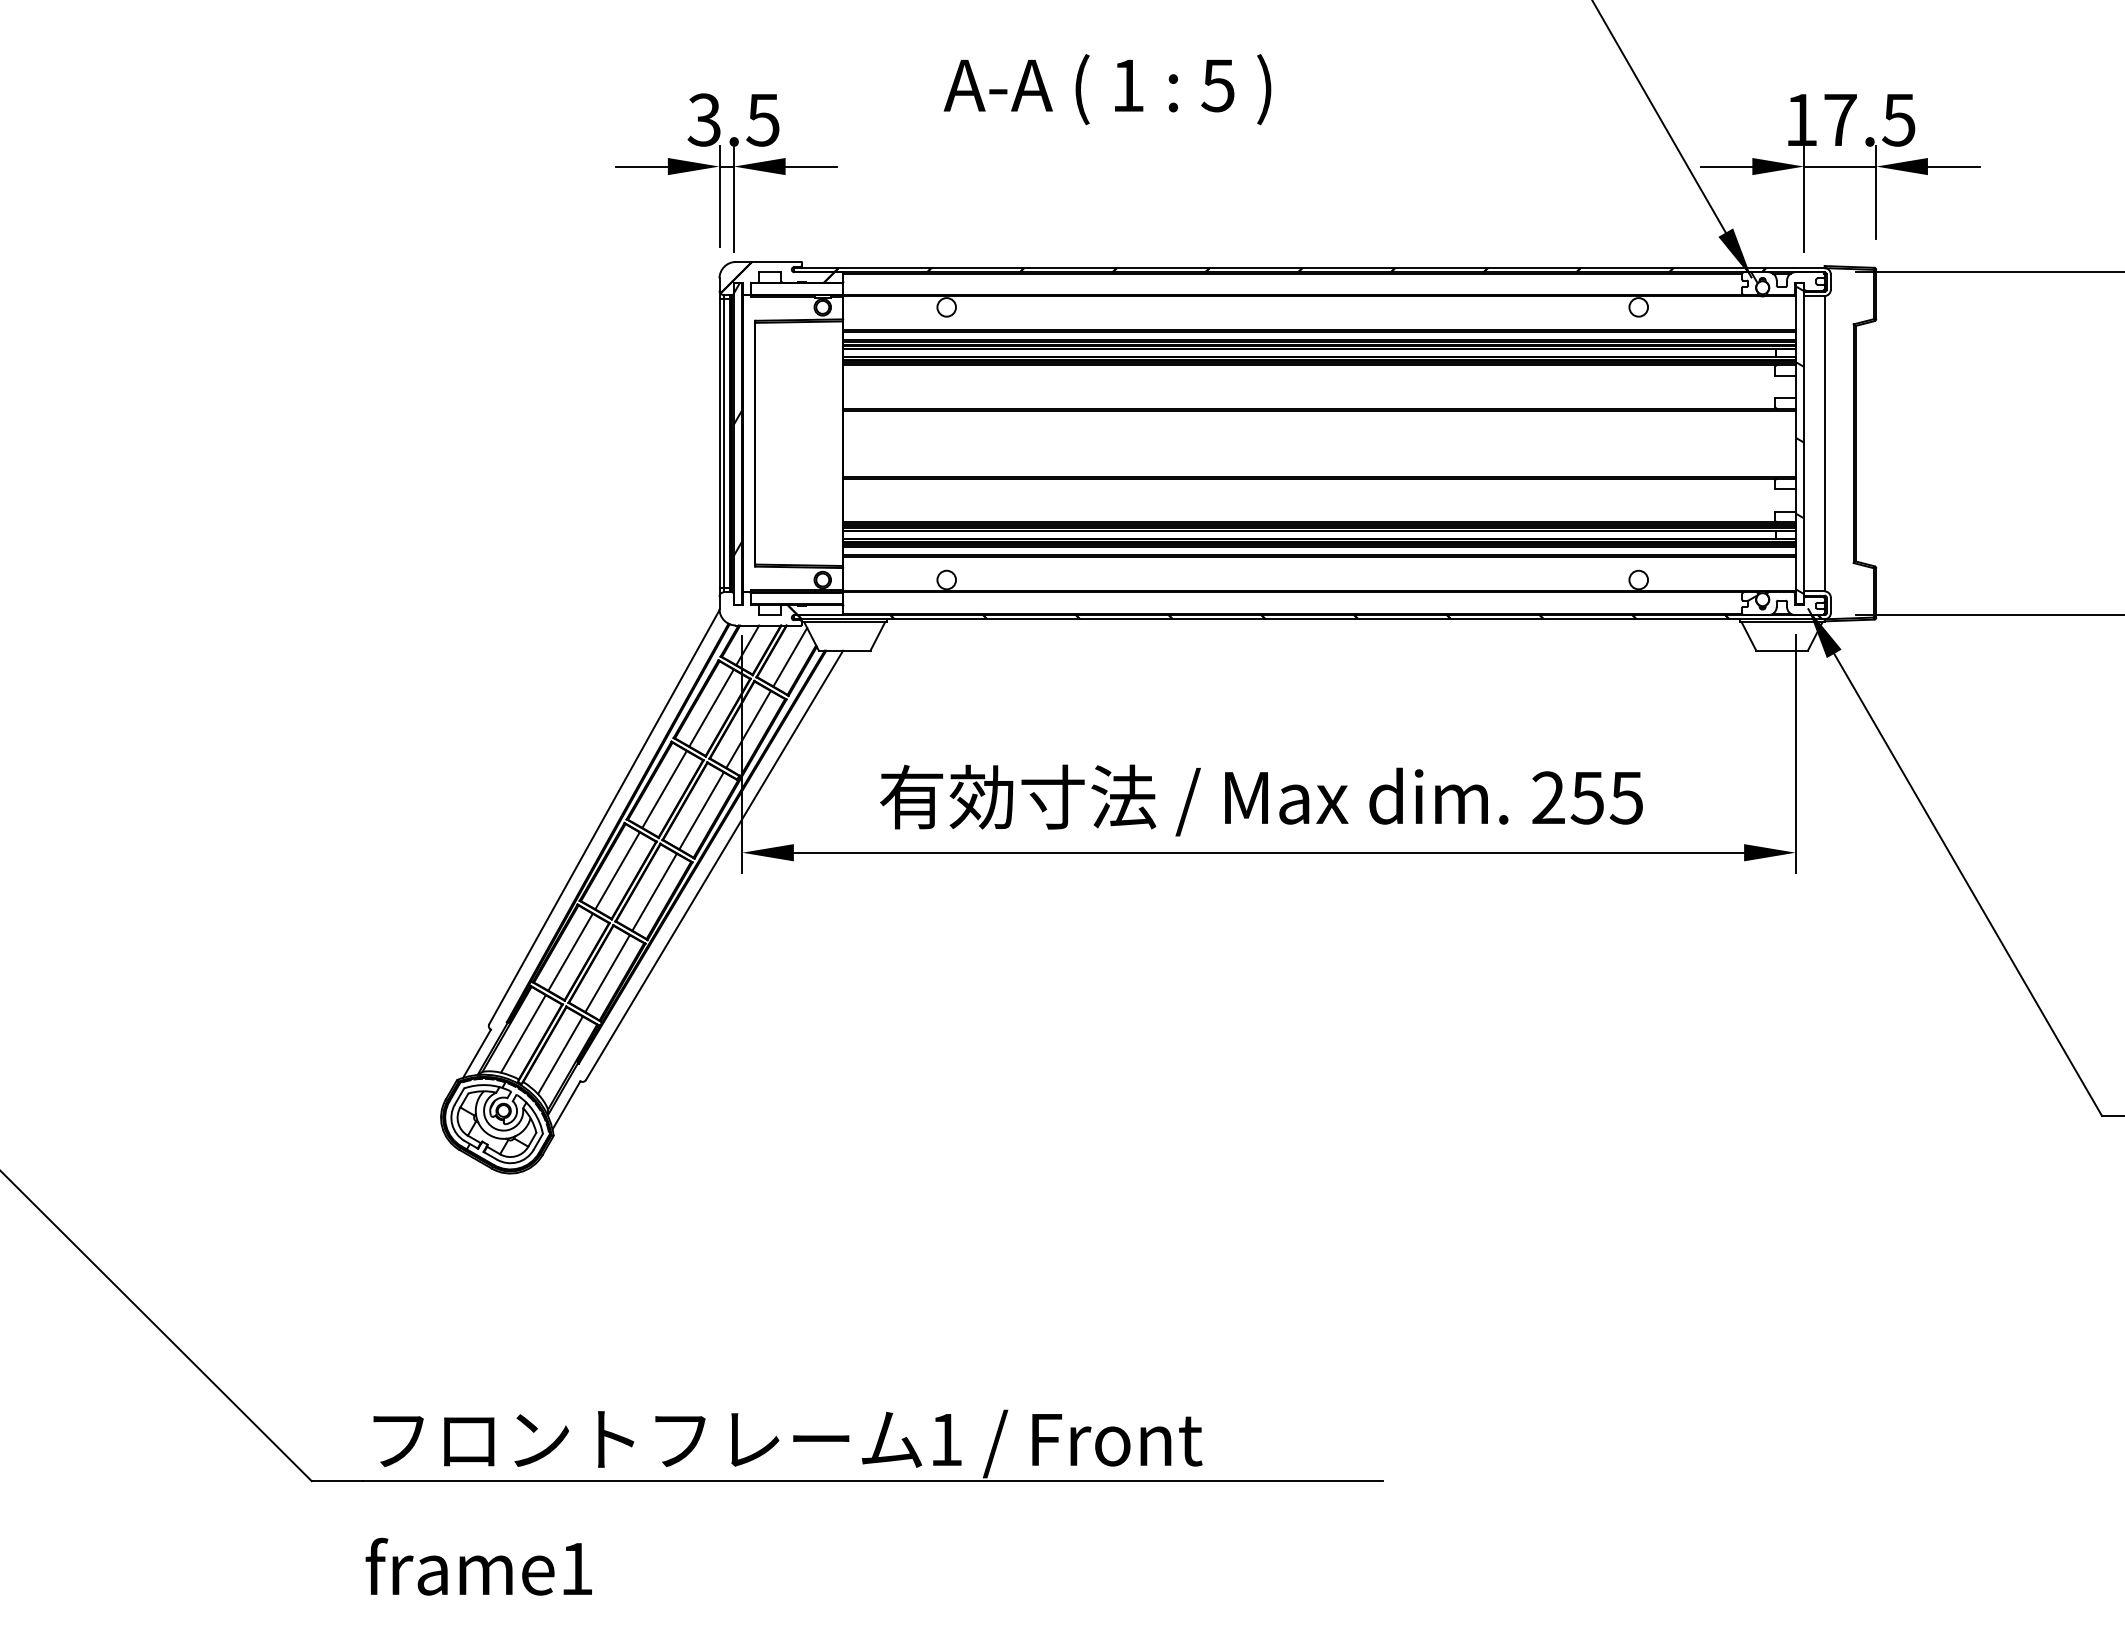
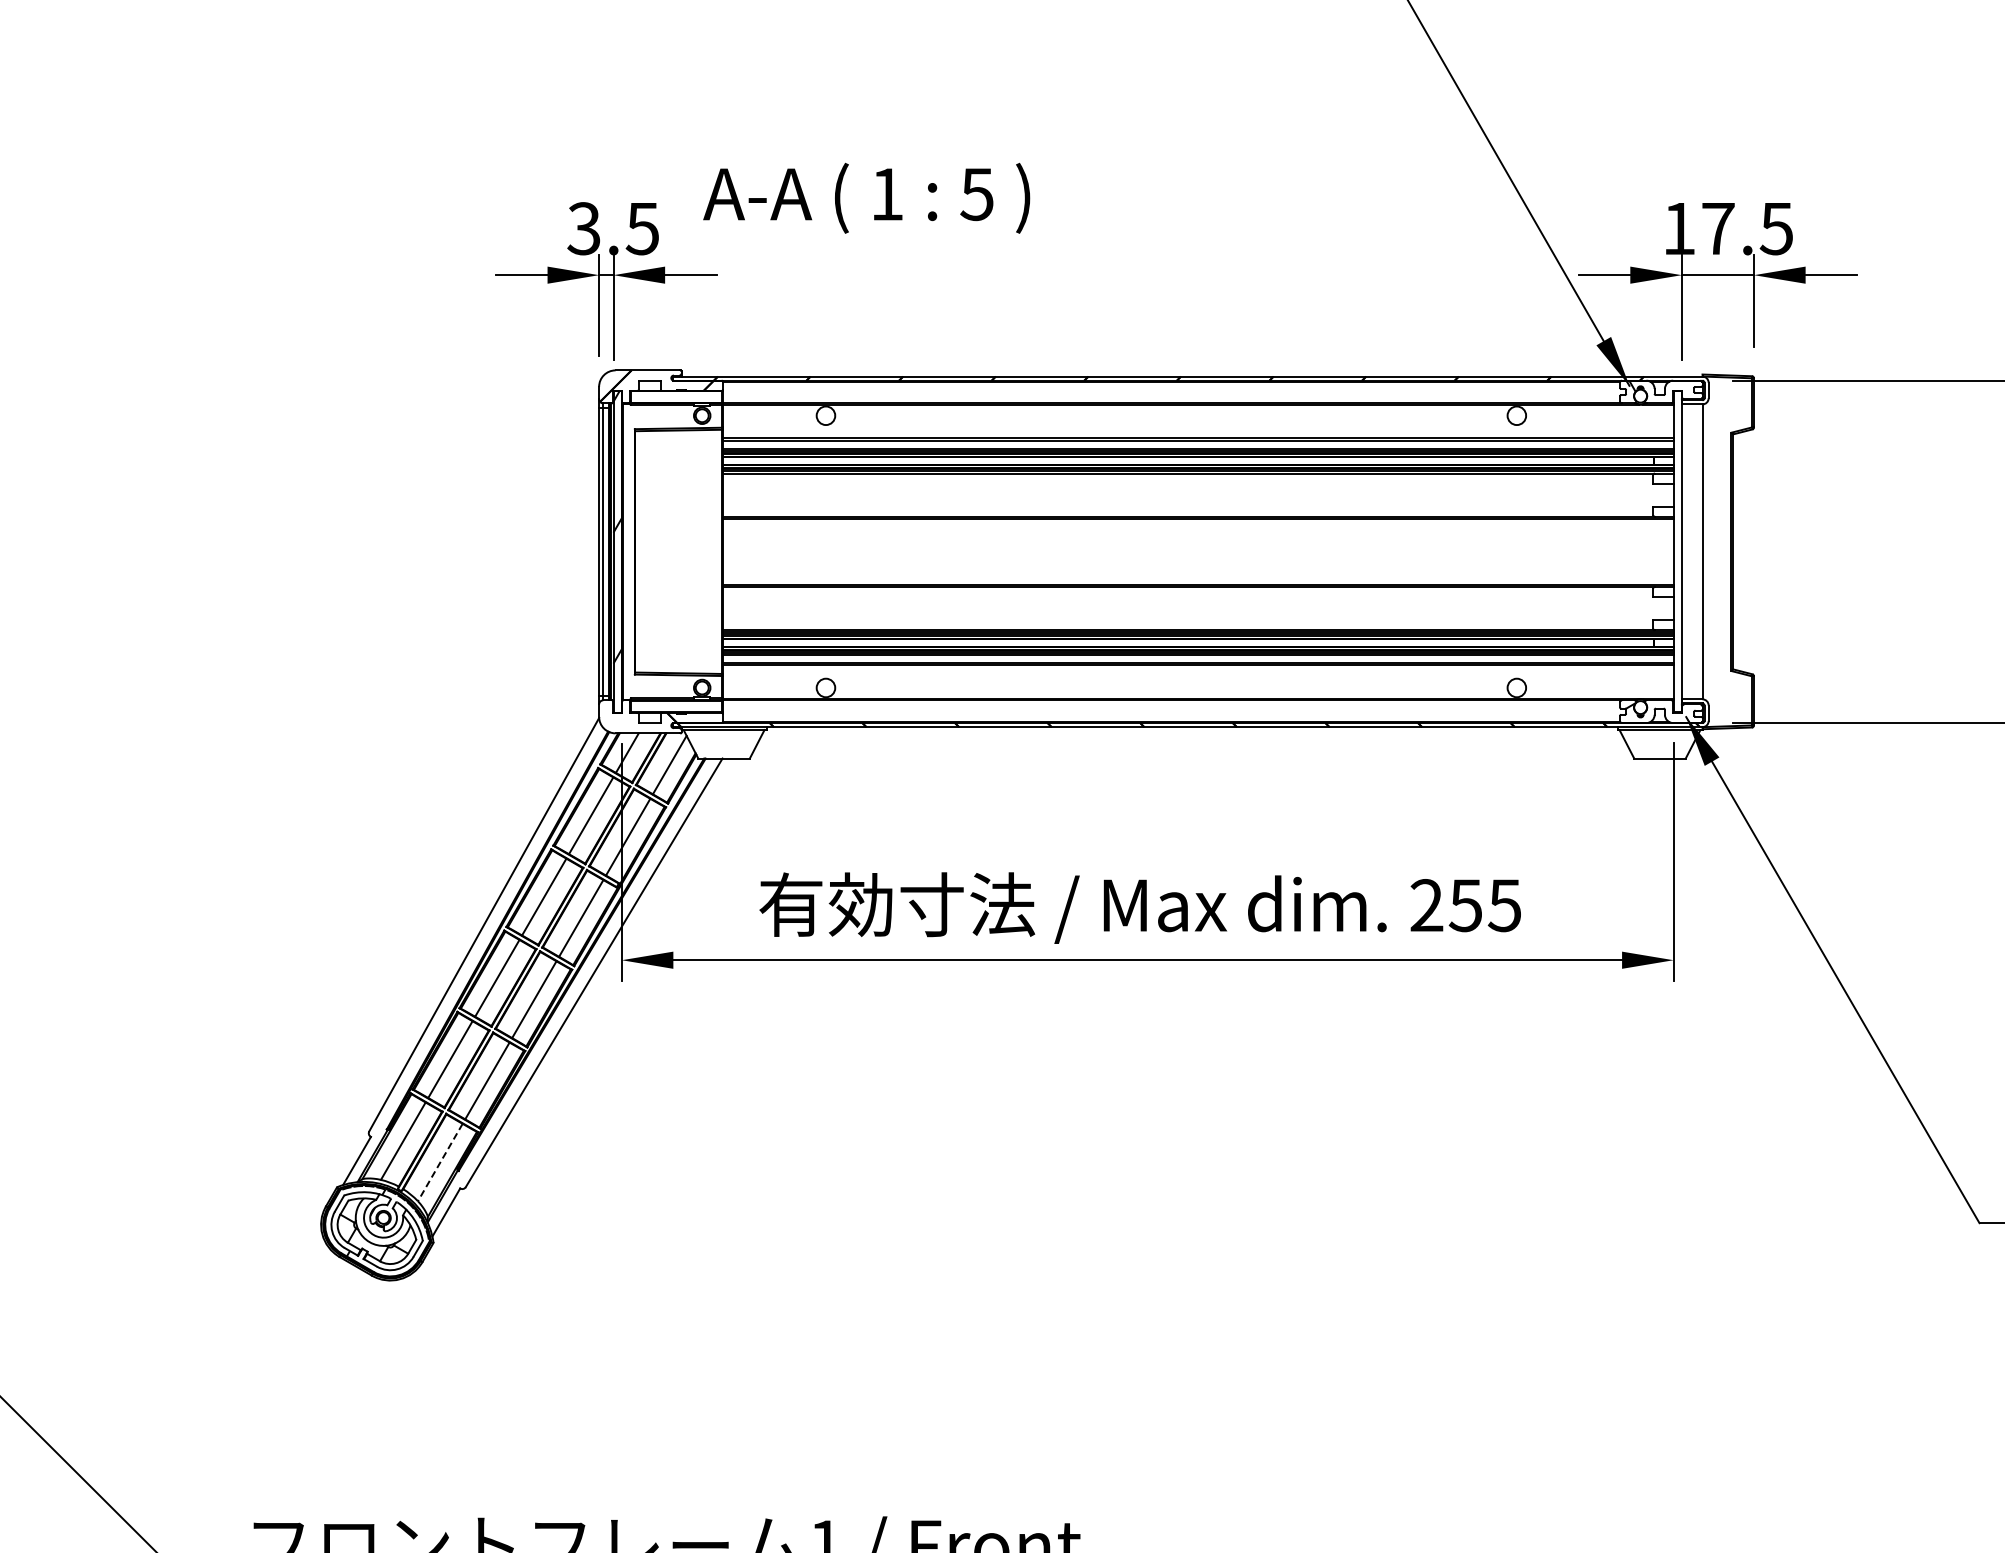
text: (1107, 89) -> (866, 198), moved
hatch: (1799, 440) -> (1677, 548), removed
line: (560, 1055) -> (440, 1162), solid -> dashed

